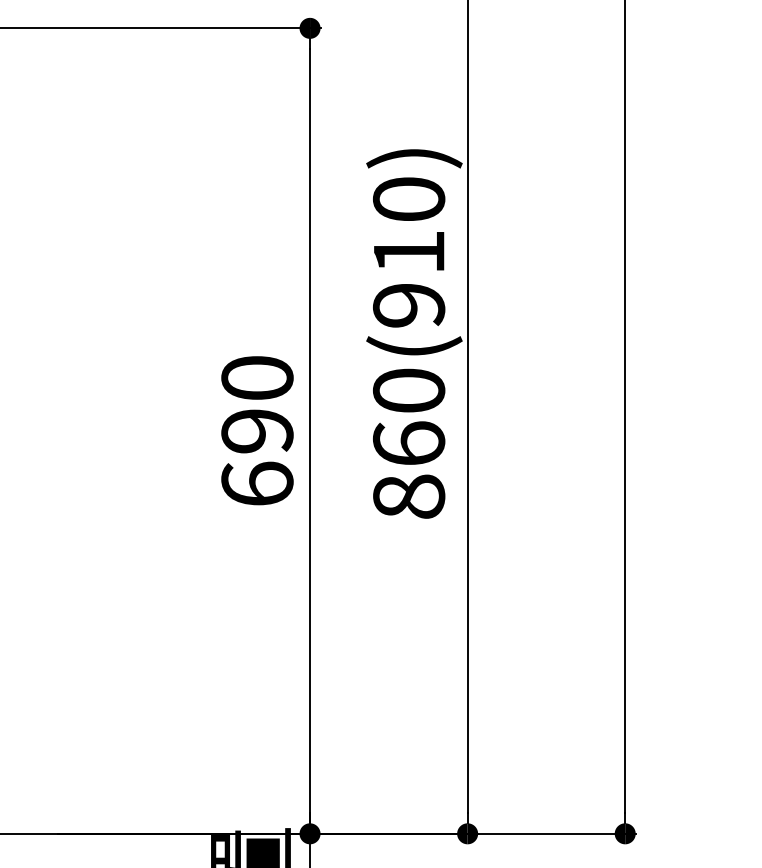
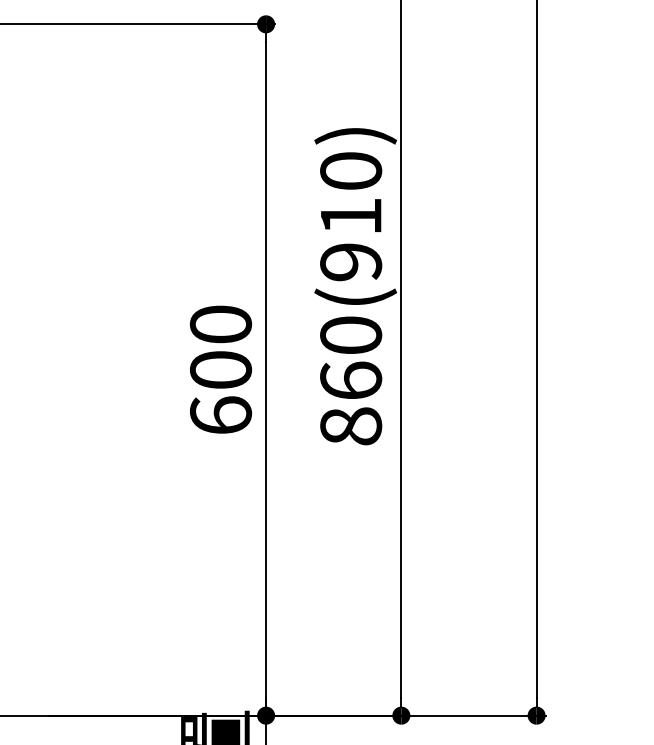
text: (258, 431) -> (221, 370), 690 -> 600

